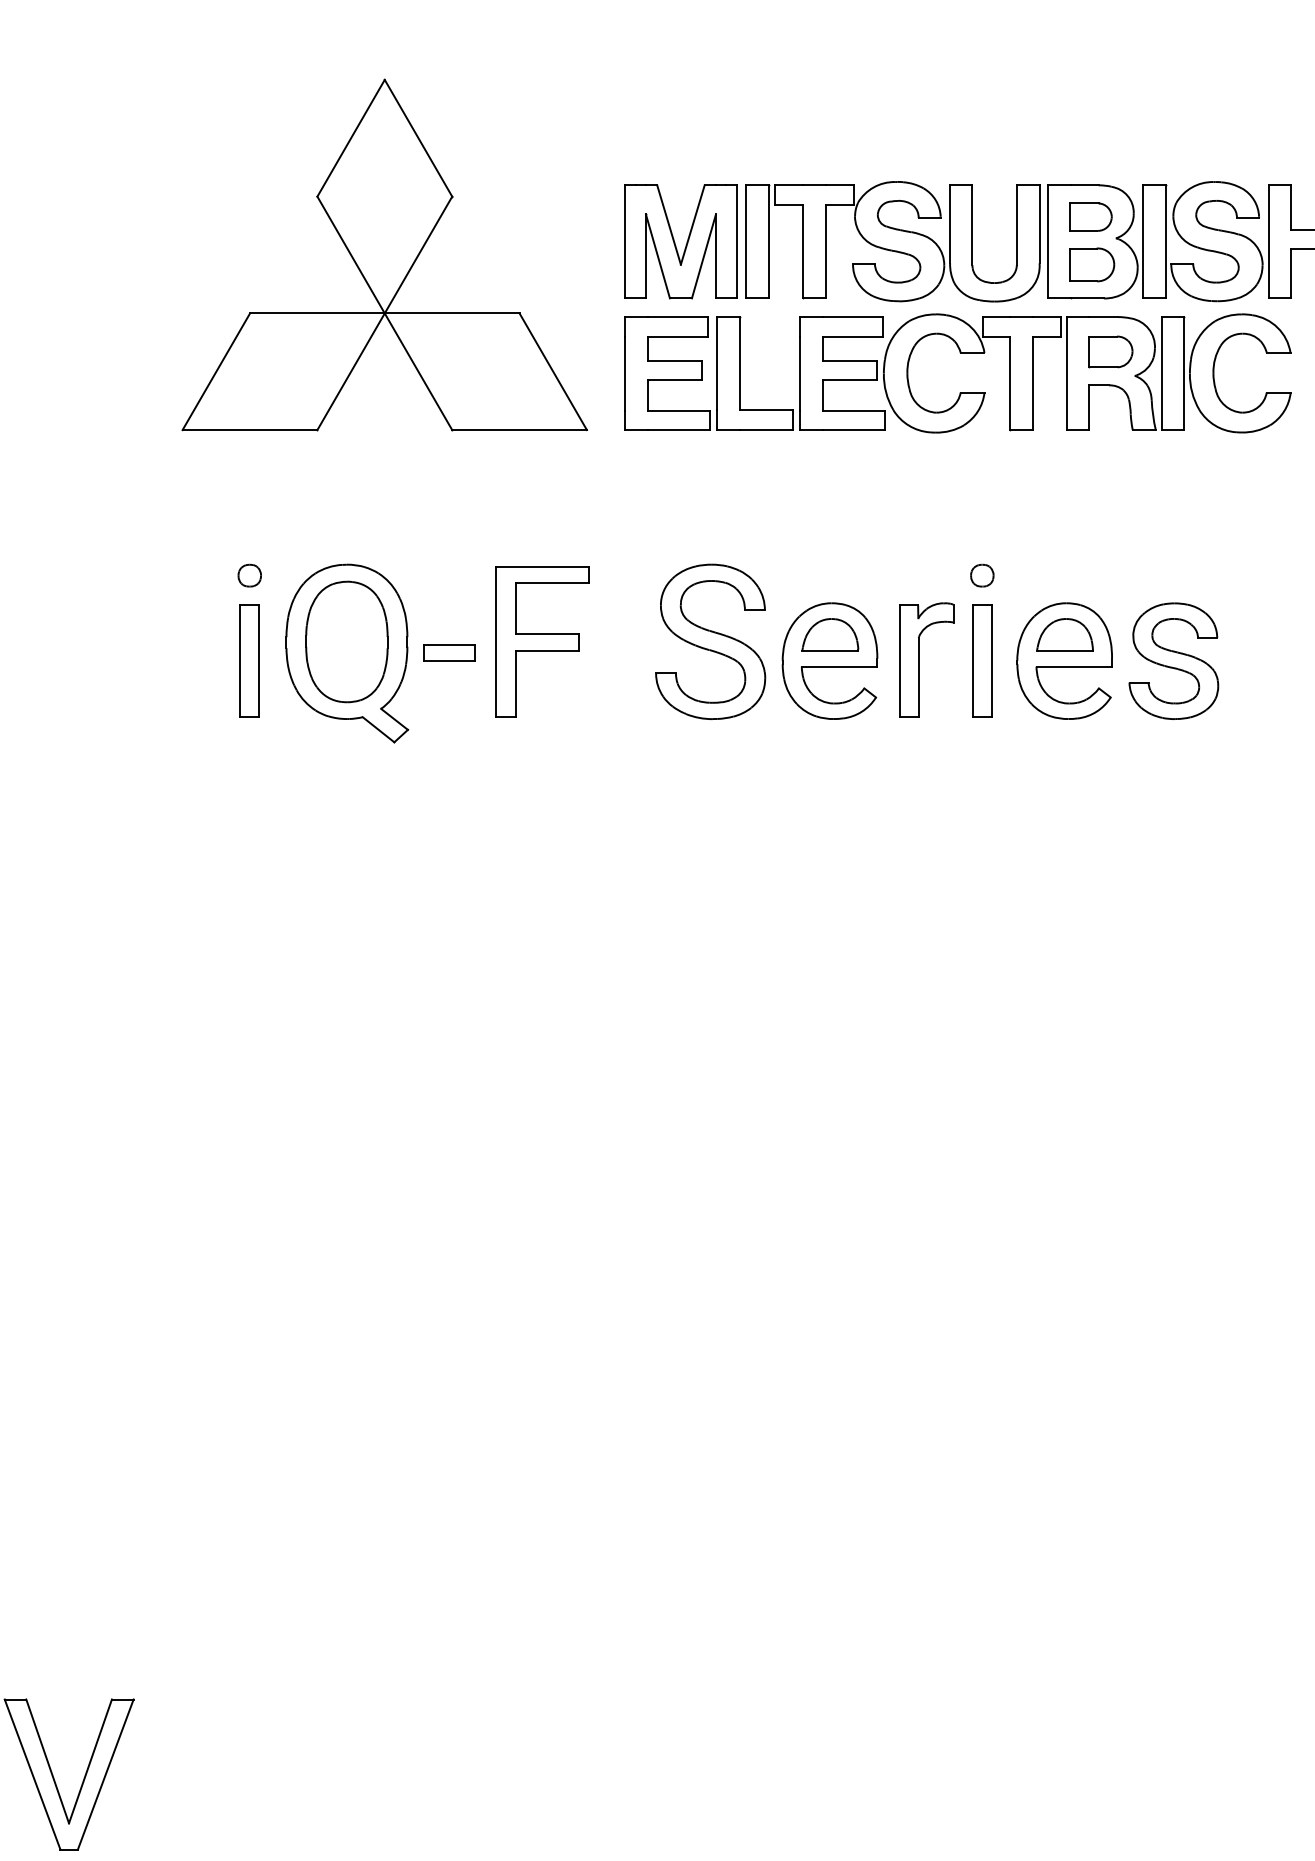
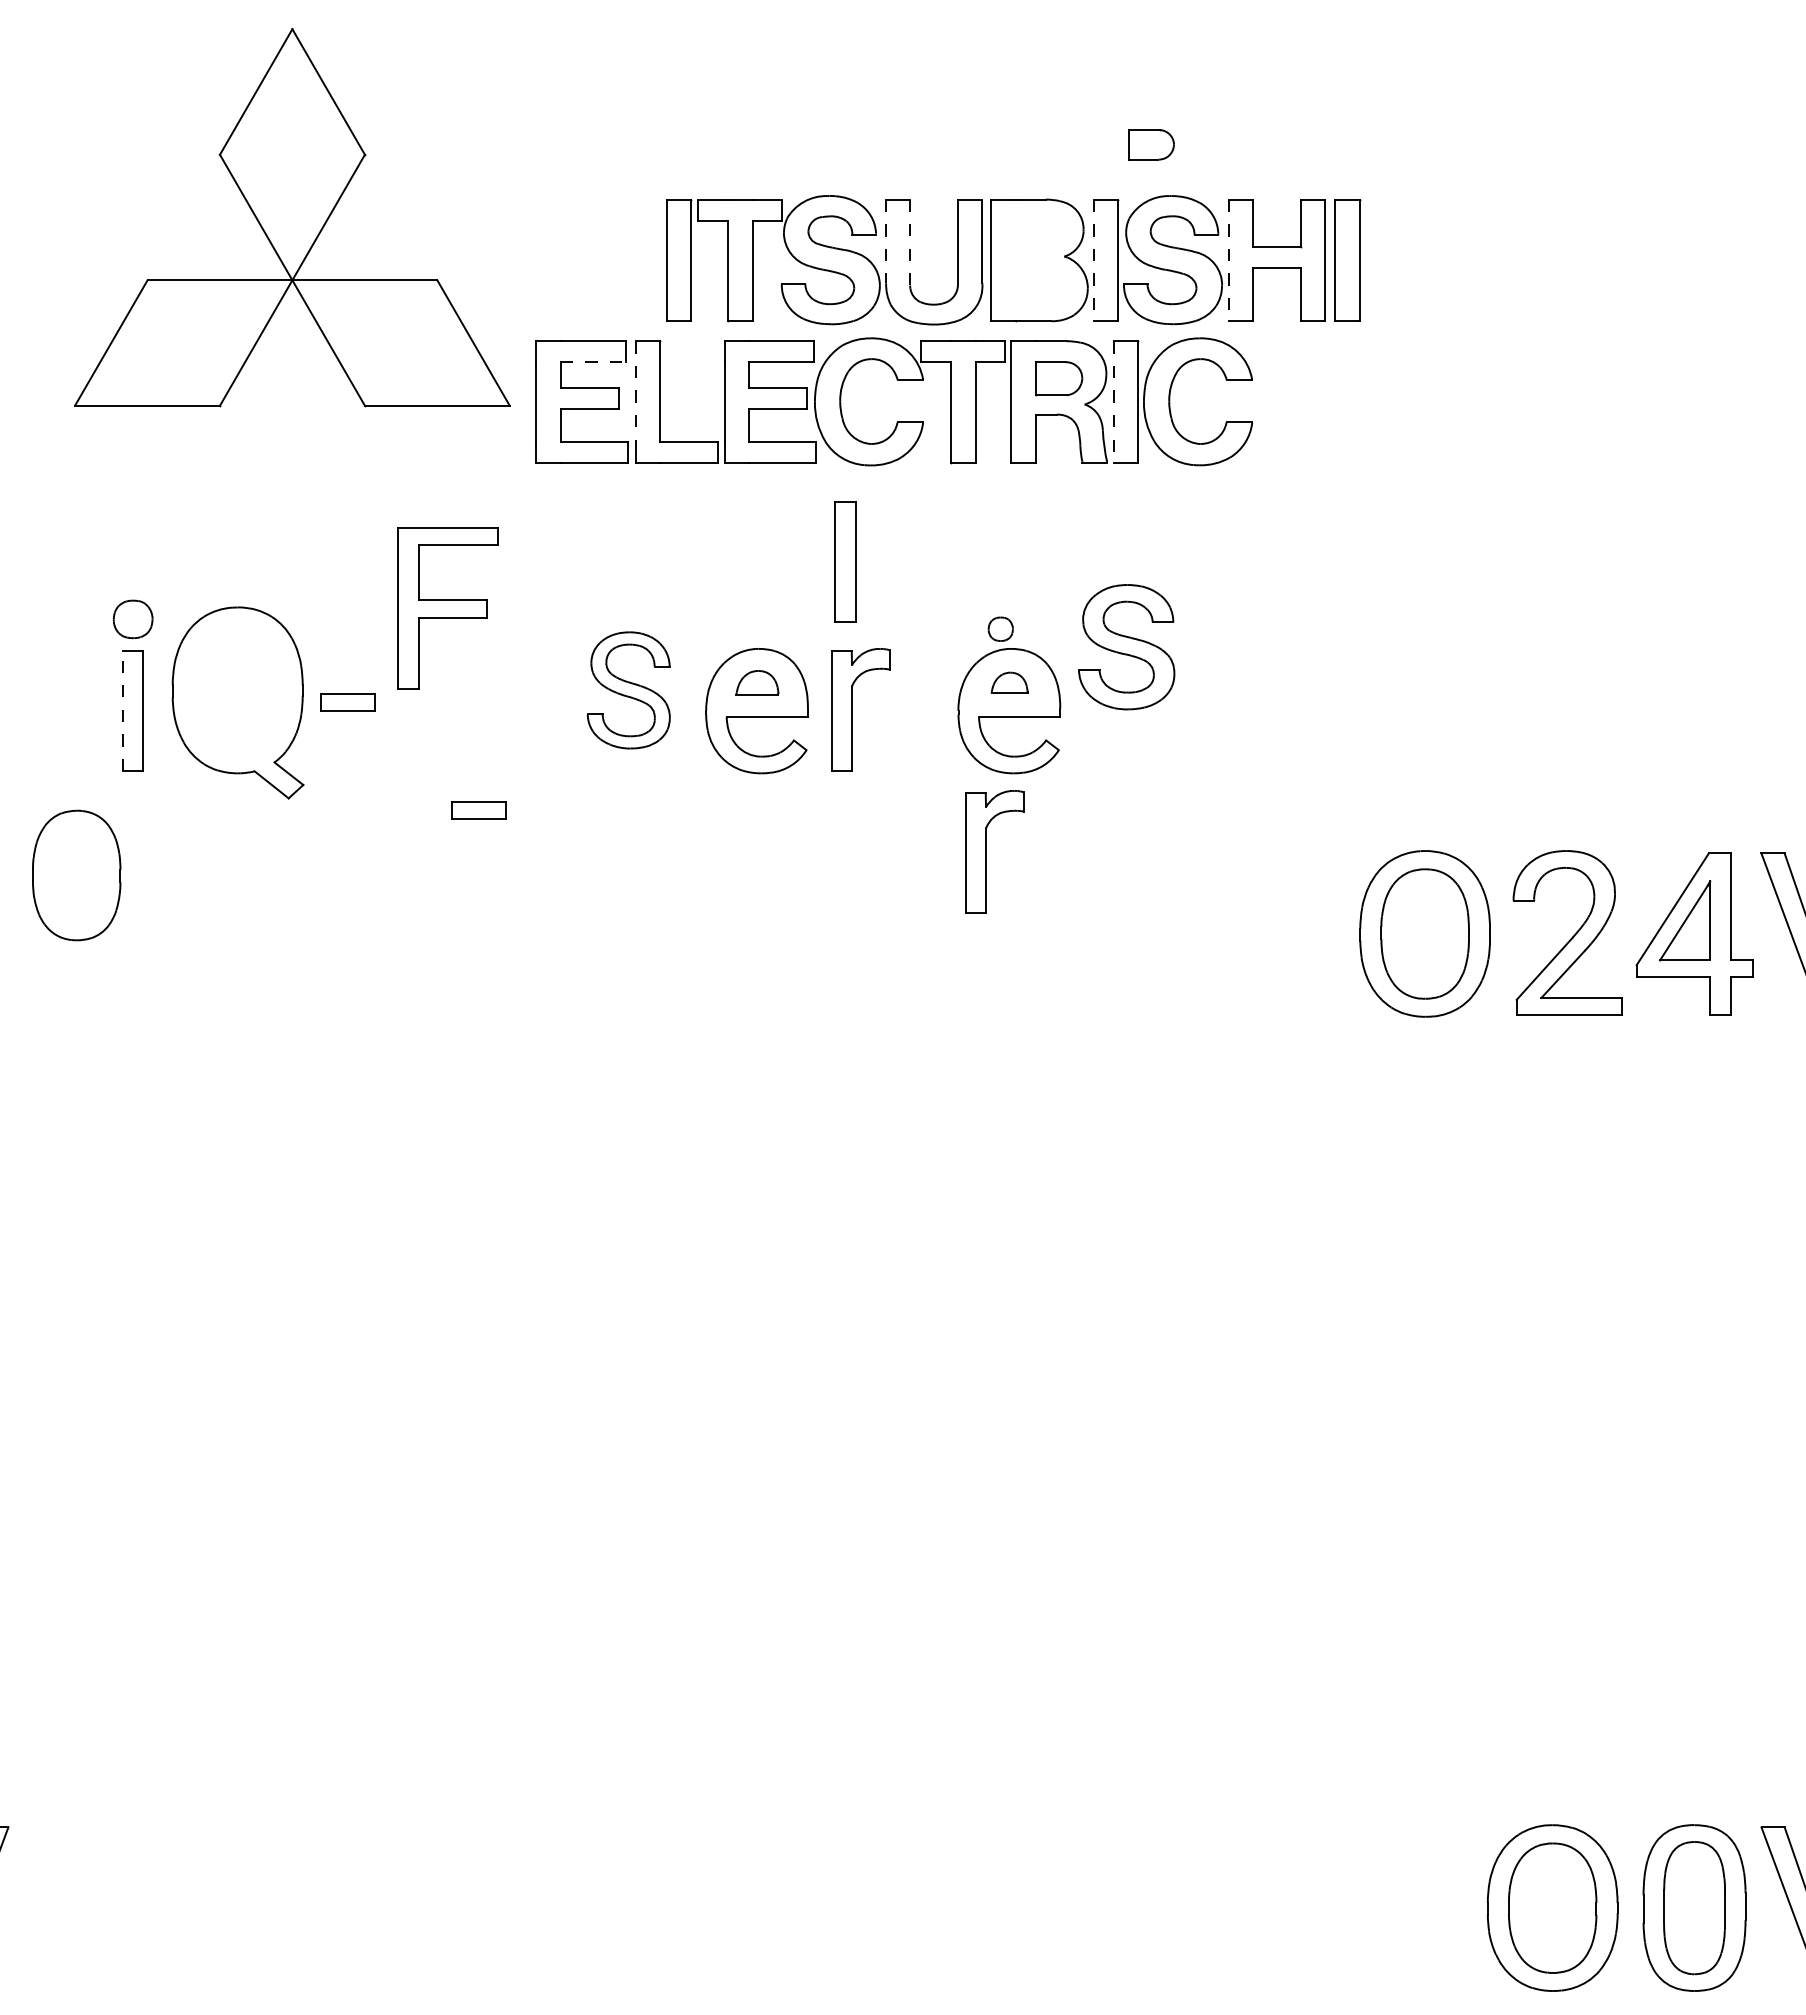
part: (1090, 216) -> (1151, 144), moved
line: (950, 224) -> (886, 241), solid -> dashed
line: (972, 225) -> (910, 242), solid -> dashed
part: (680, 241) -> (596, 260), removed
line: (1142, 241) -> (1093, 260), solid -> dashed
line: (1268, 241) -> (1228, 260), solid -> dashed
part: (384, 255) -> (292, 217), moved
part: (1091, 264) -> (1038, 284), removed
line: (677, 336) -> (593, 362), solid -> dashed
line: (716, 363) -> (635, 391), solid -> dashed
line: (1161, 374) -> (1113, 402), solid -> dashed
part: (249, 574) -> (133, 618), size x1.6
part: (982, 574) -> (1000, 628), moved
part: (830, 634) -> (757, 682), size x0.7
part: (1064, 634) -> (1009, 682), size x0.6
part: (346, 641) -> (76, 875), moved
part: (542, 641) -> (447, 608), moved
part: (710, 641) -> (628, 690), size x0.7
part: (982, 660) -> (845, 561), moved
line: (239, 661) -> (122, 711), solid -> dashed
part: (1173, 661) -> (1126, 647), moved
part: (570, 753) -> (478, 810), added
part: (1043, 791) -> (986, 851), added

